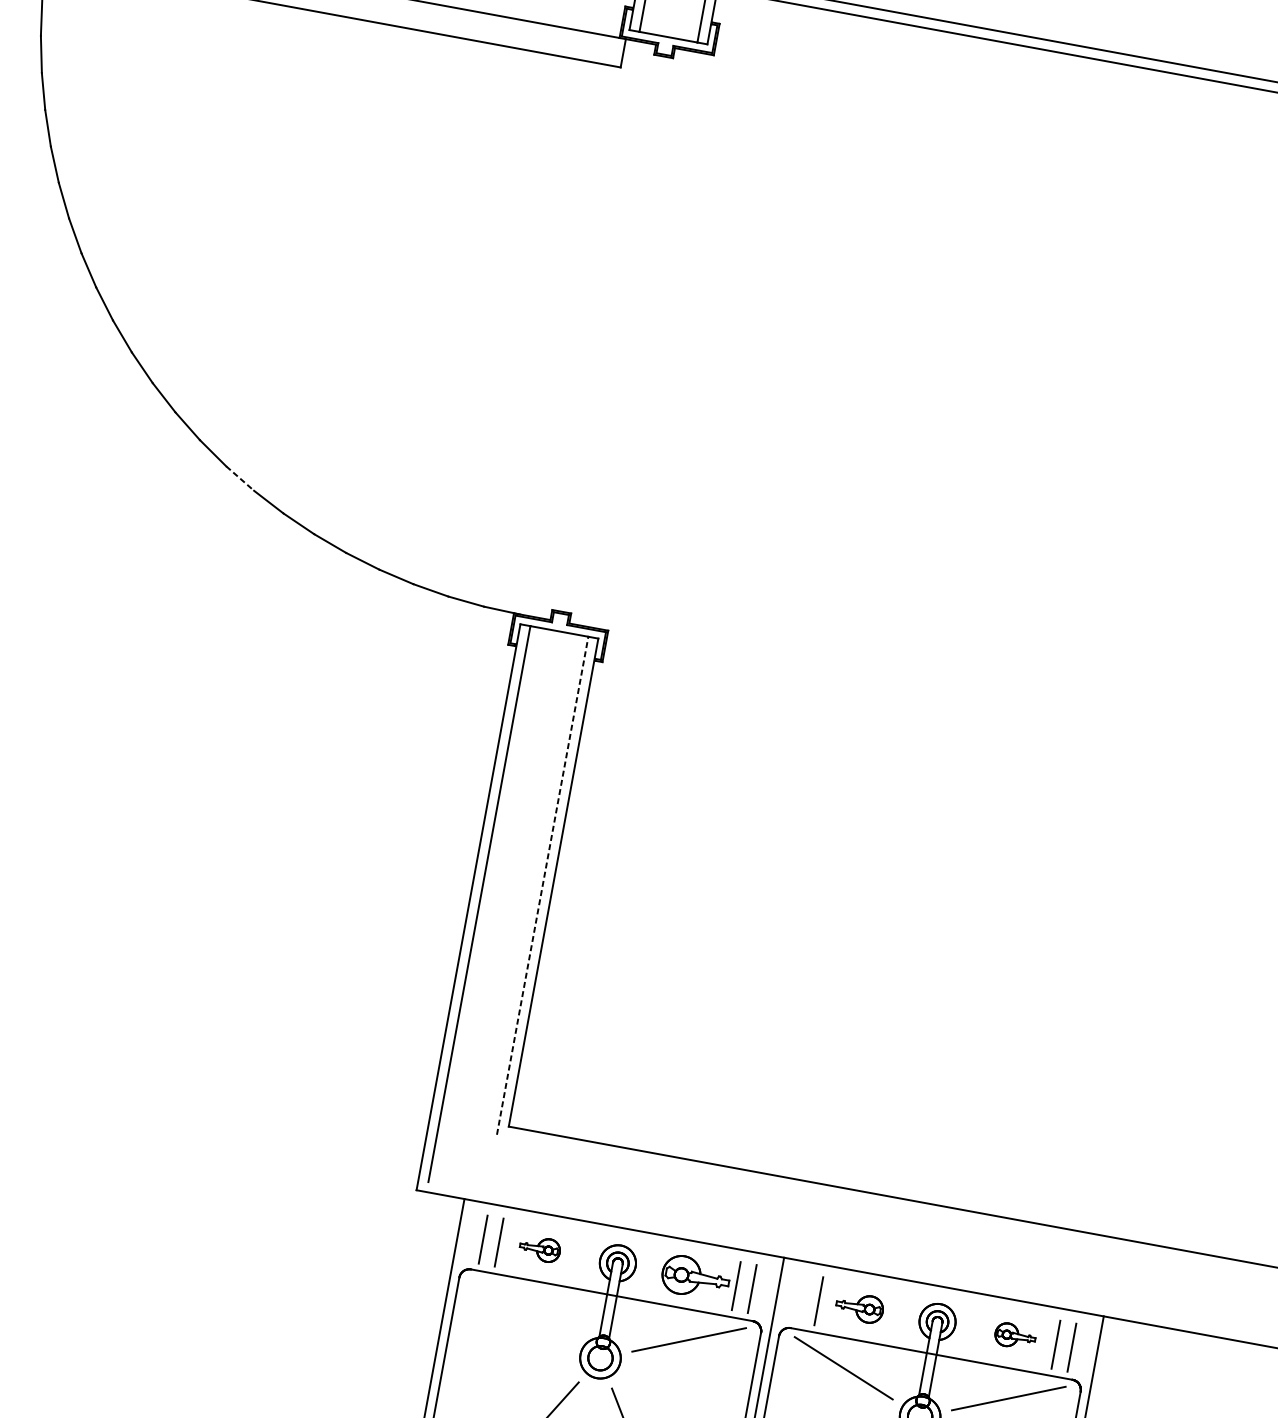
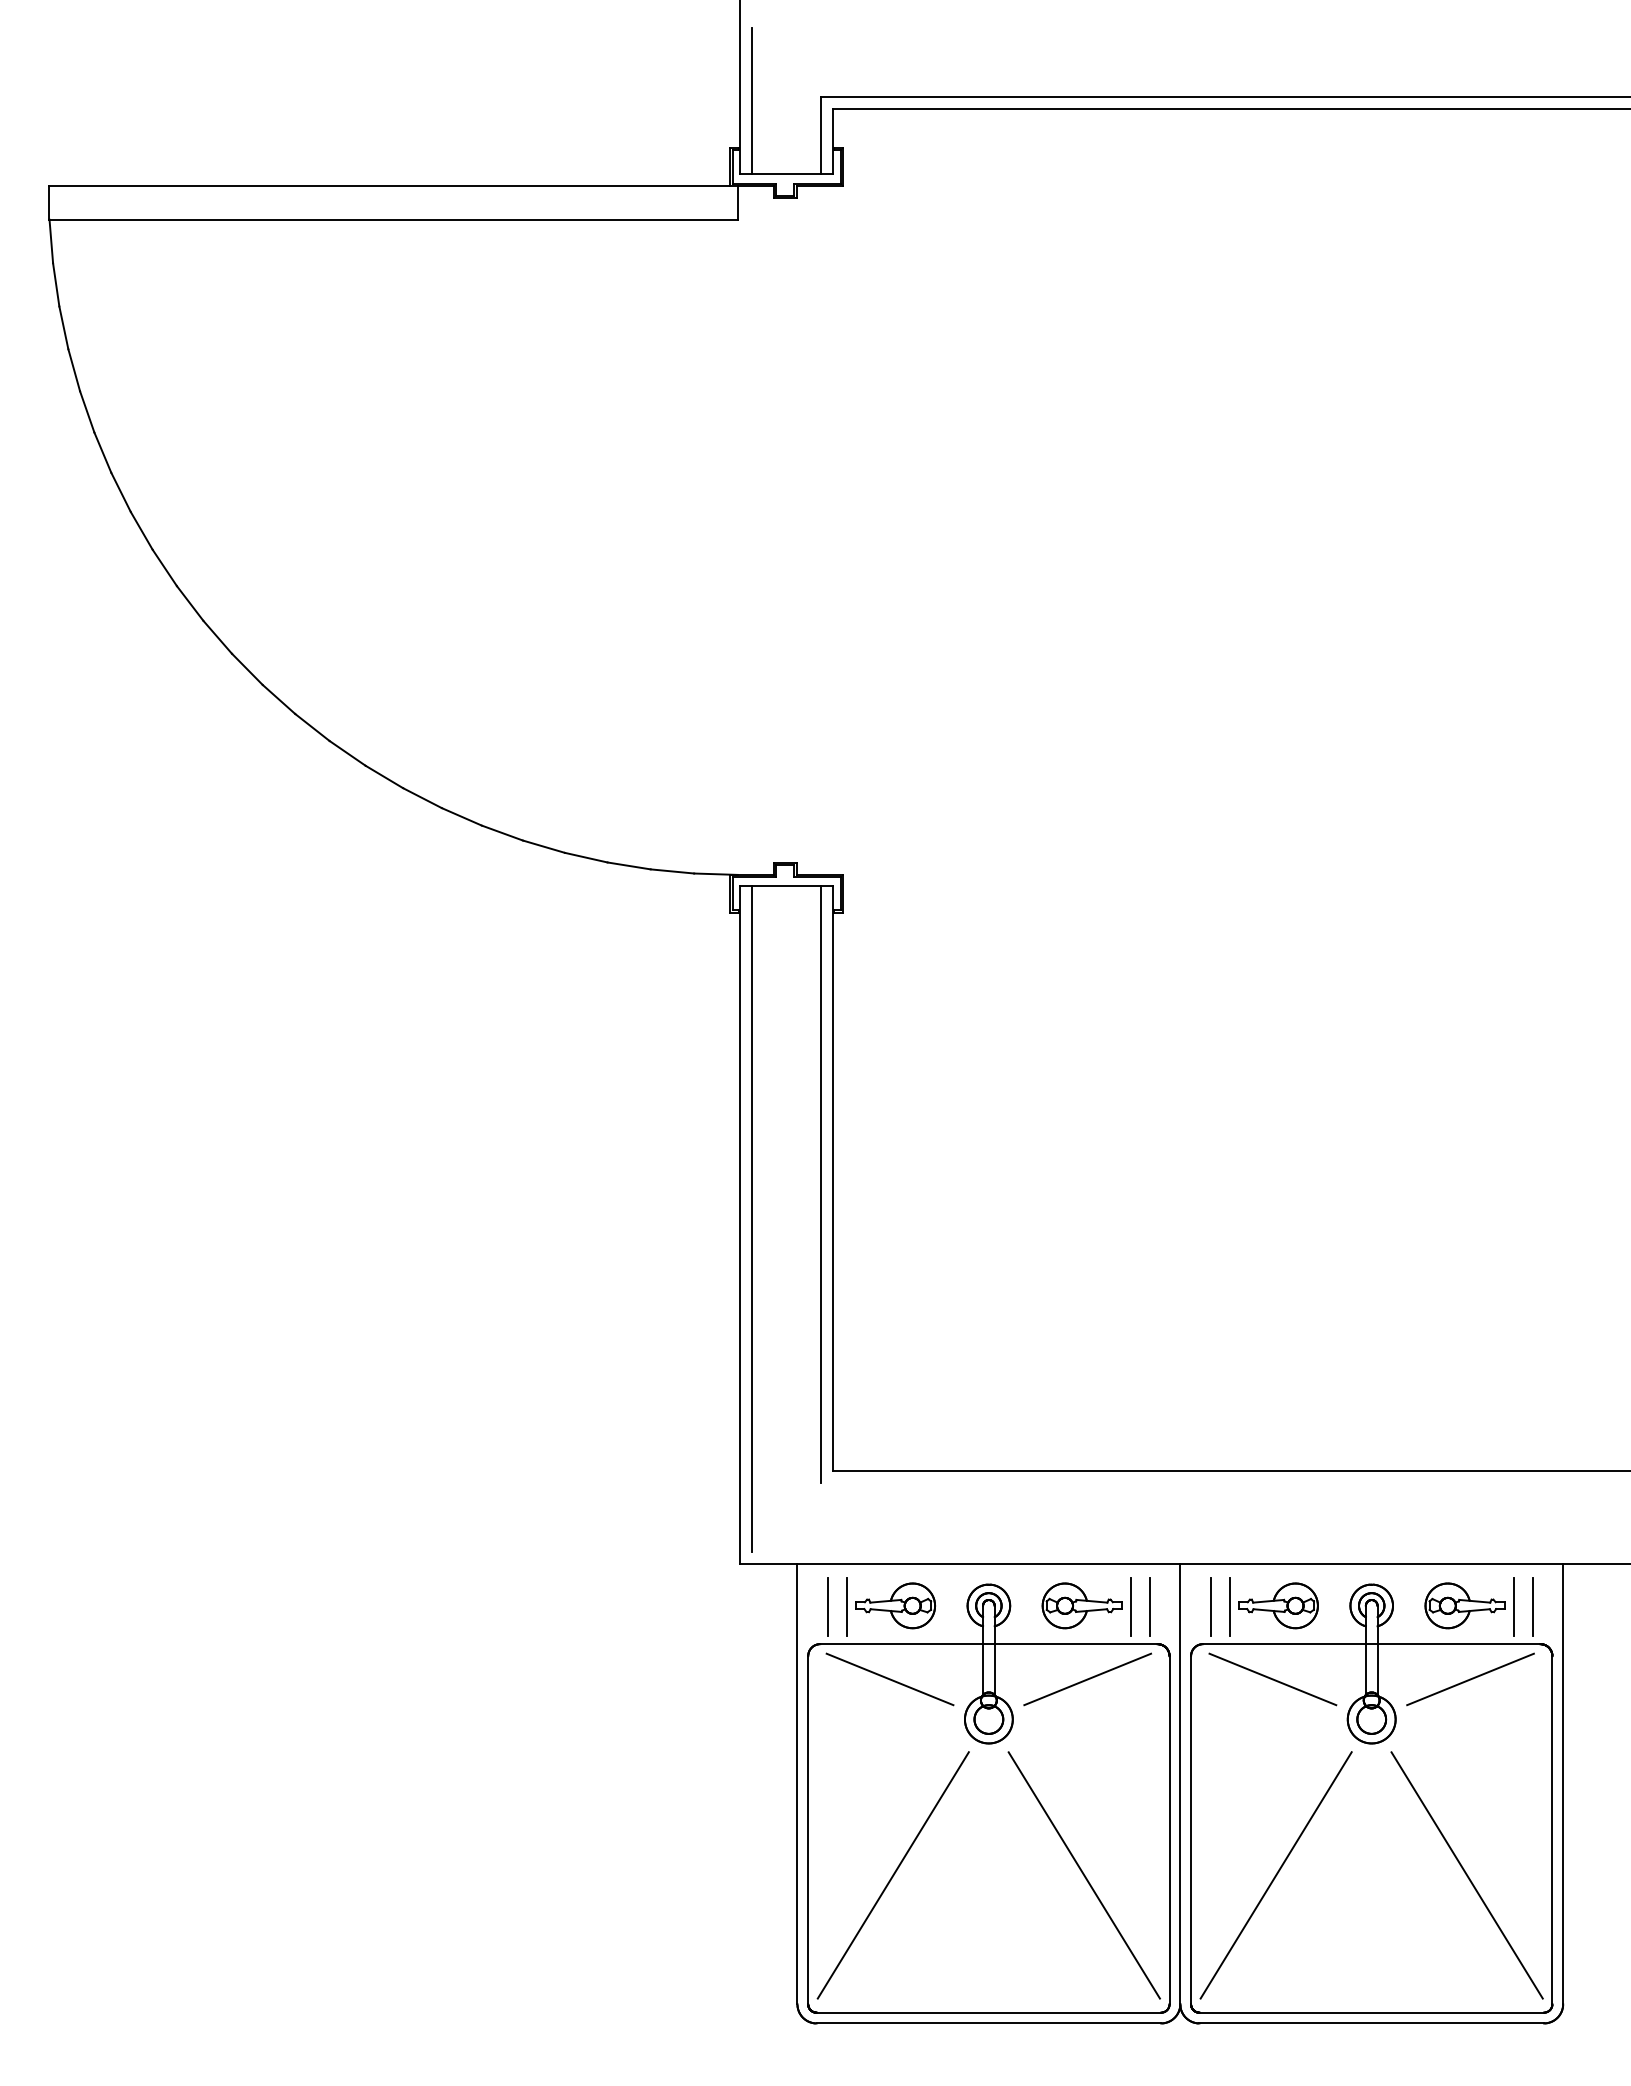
line: (240, 478) -> (384, 776), dashed -> solid
line: (542, 885) -> (821, 1183), dashed -> solid
part: (539, 1248) -> (895, 1605), size x1.67
line: (802, 1297) -> (1210, 1606), added
part: (859, 1307) -> (1278, 1605), size x1.43
line: (523, 1309) -> (889, 1679), added
part: (1015, 1335) -> (1464, 1605), size x1.67

